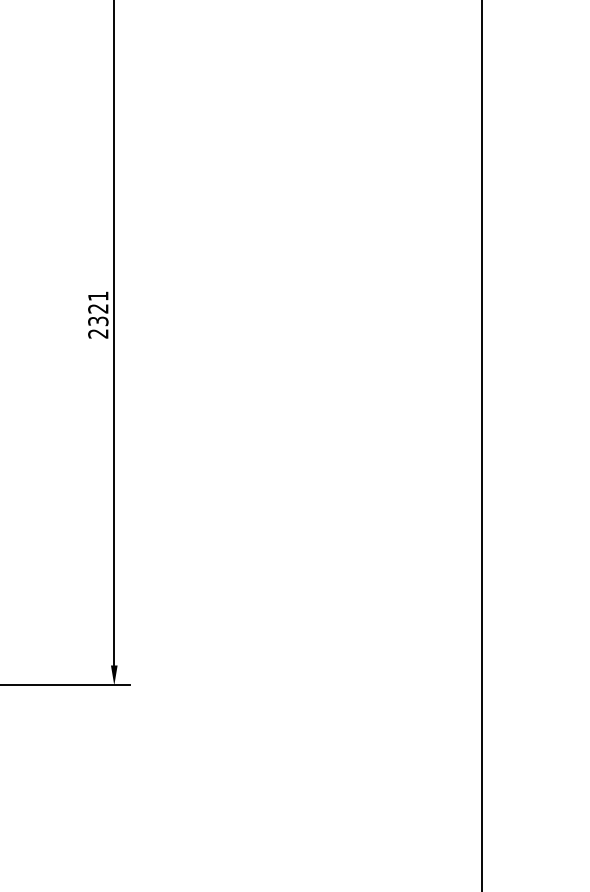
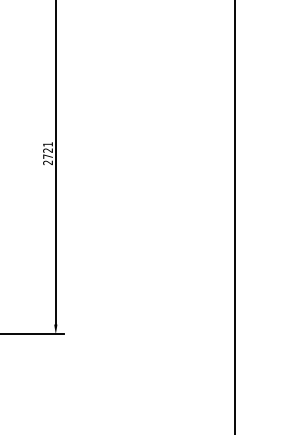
text: (97, 320) -> (47, 156), 2321 -> 2721

